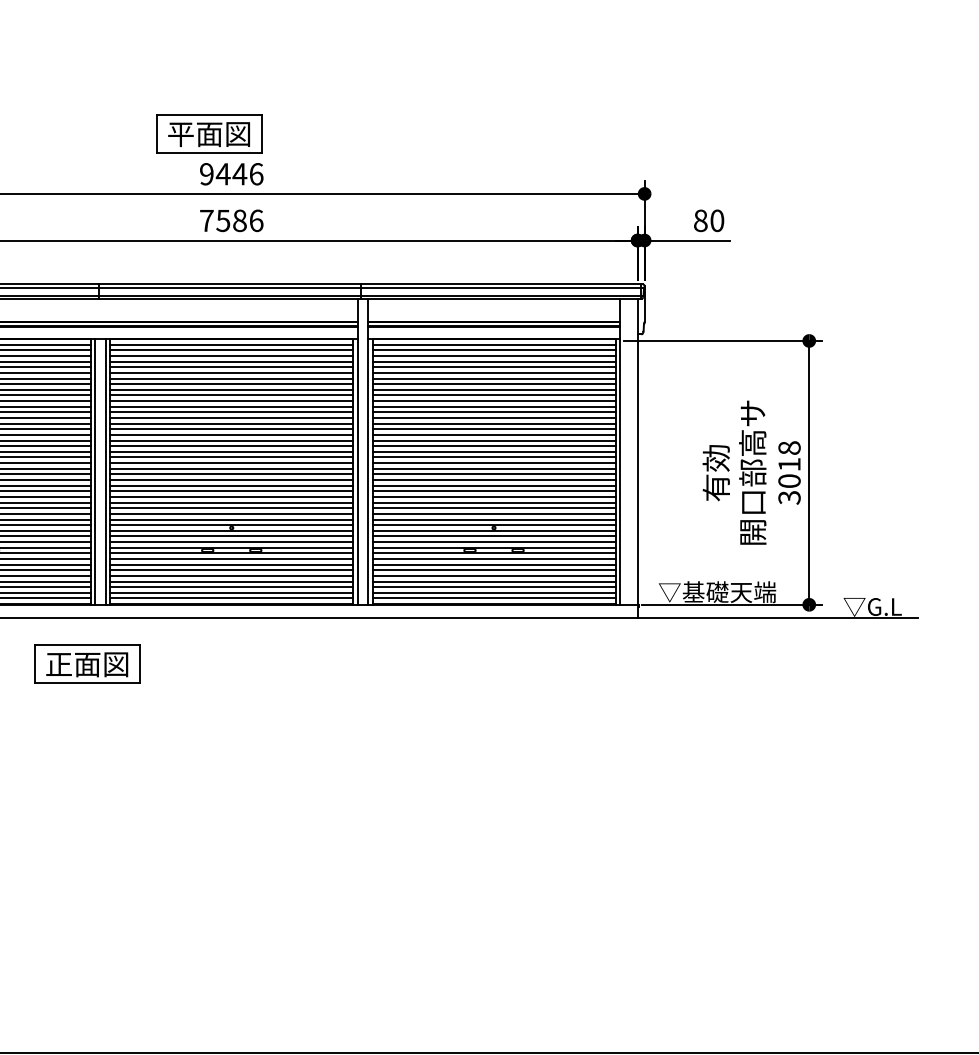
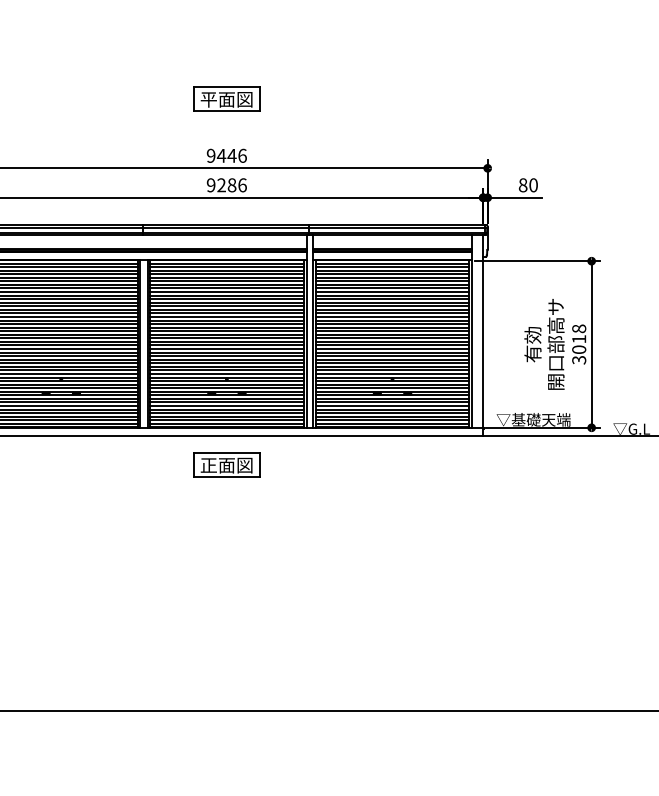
part: (208, 132) -> (226, 98), moved
text: (213, 221) -> (215, 185), 7586 -> 9286
part: (86, 662) -> (226, 464), moved

